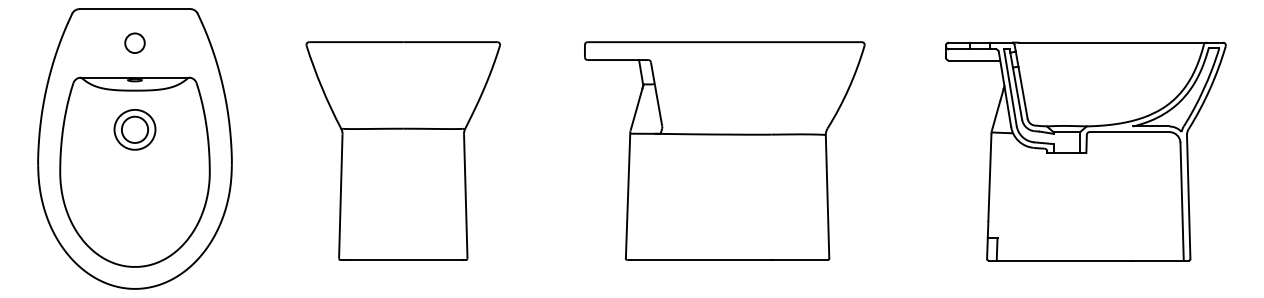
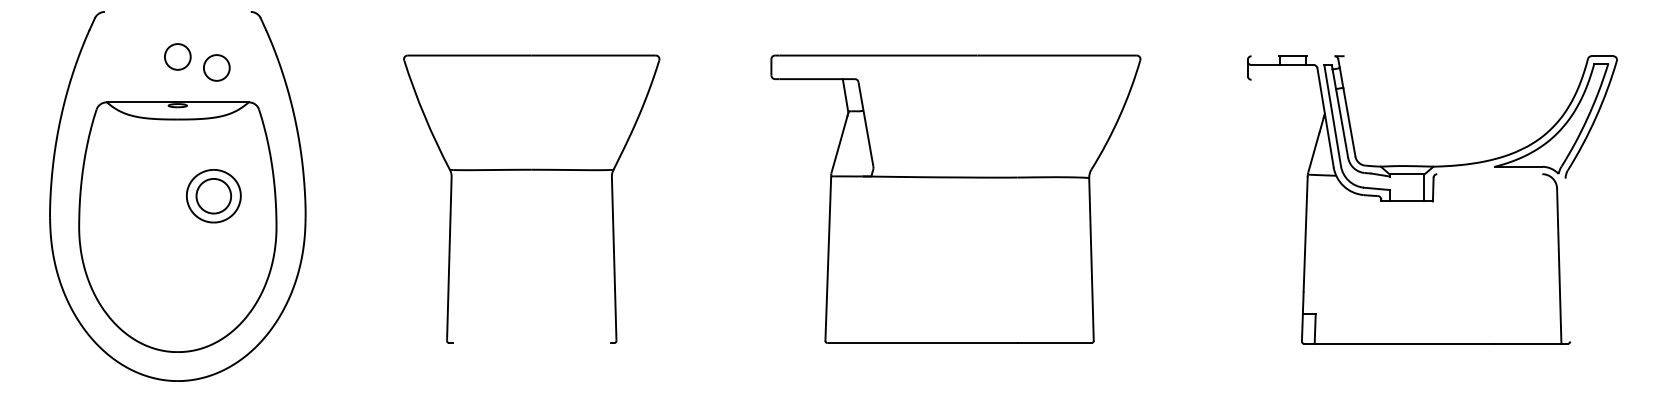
line: (134, 8) -> (177, 11), removed
line: (958, 42) -> (1264, 56), removed
line: (1001, 42) -> (1320, 56), removed
line: (1112, 42) -> (1467, 56), removed
circle: (164, 51) -> (216, 67), added
line: (974, 60) -> (1285, 79), removed
part: (134, 130) -> (213, 196), moved
line: (1129, 132) -> (1489, 174), removed
line: (1188, 196) -> (1567, 259), removed
line: (403, 260) -> (531, 343), removed

